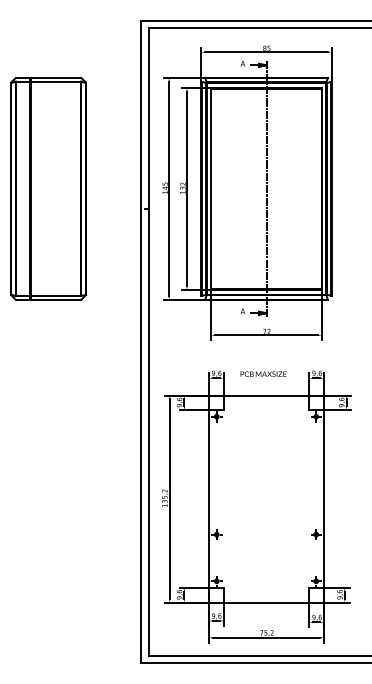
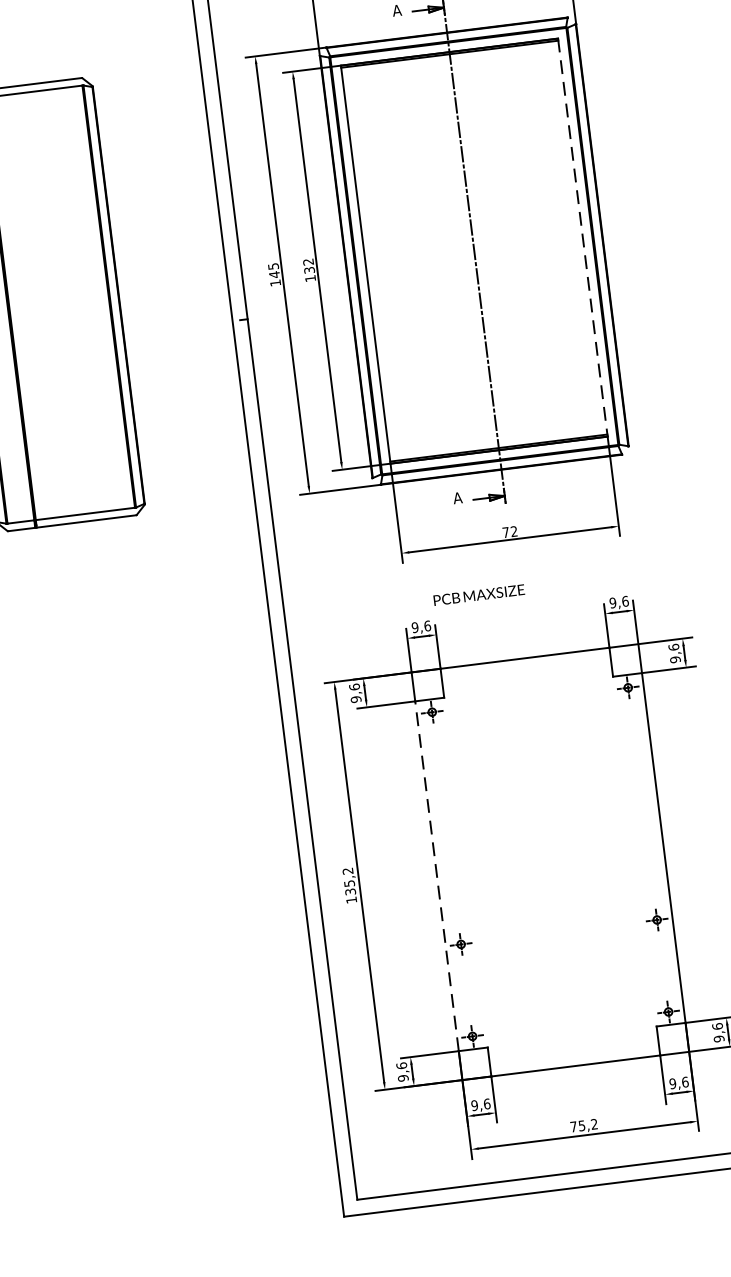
line: (321, 189) -> (582, 238), solid -> dashed
text: (263, 373) -> (478, 593), moved
line: (208, 499) -> (436, 877), solid -> dashed

